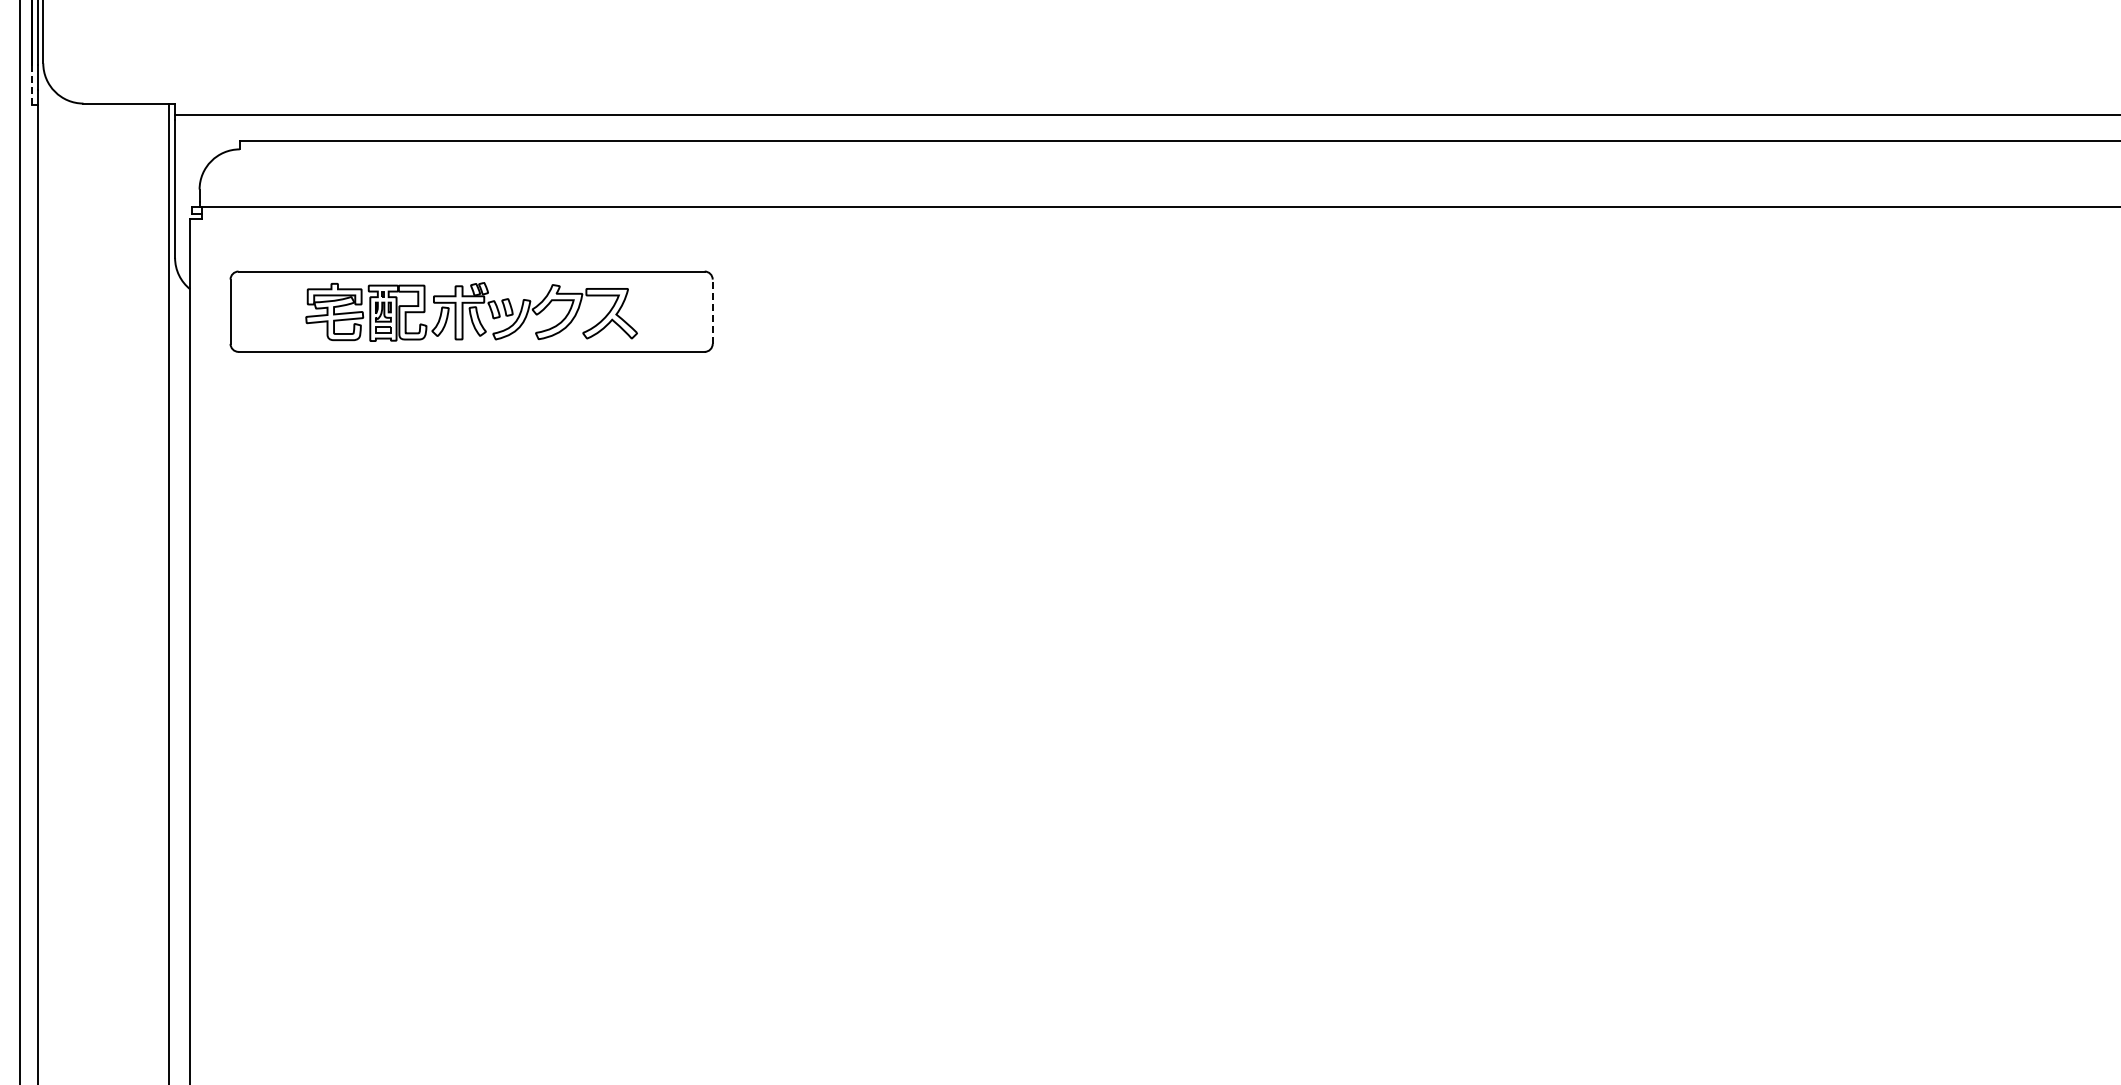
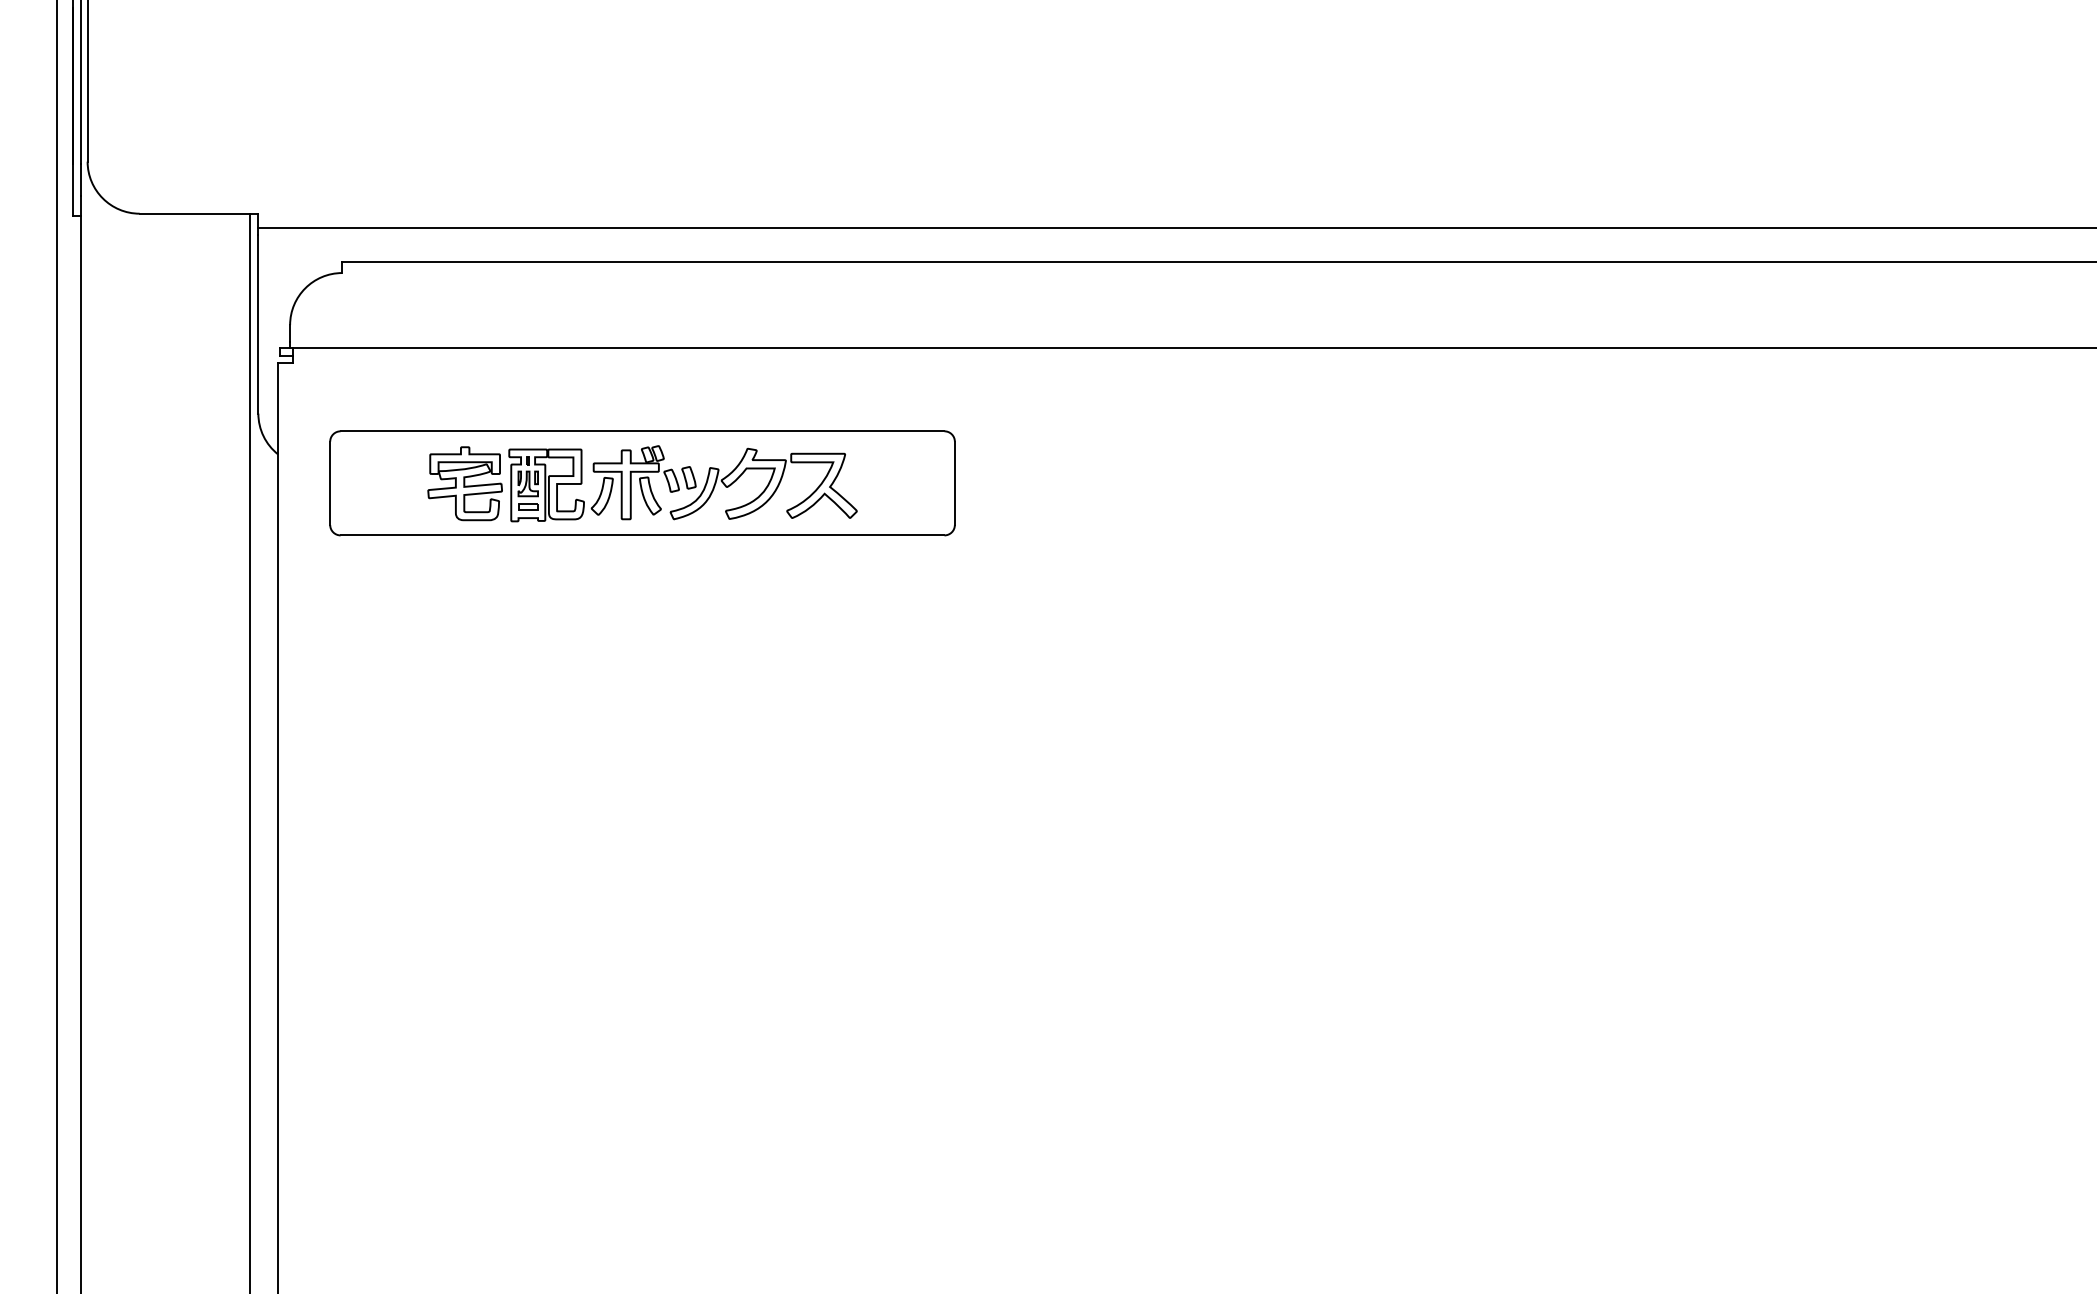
line: (32, 84) -> (73, 188), dashed -> solid
line: (712, 311) -> (954, 483), dashed -> solid

